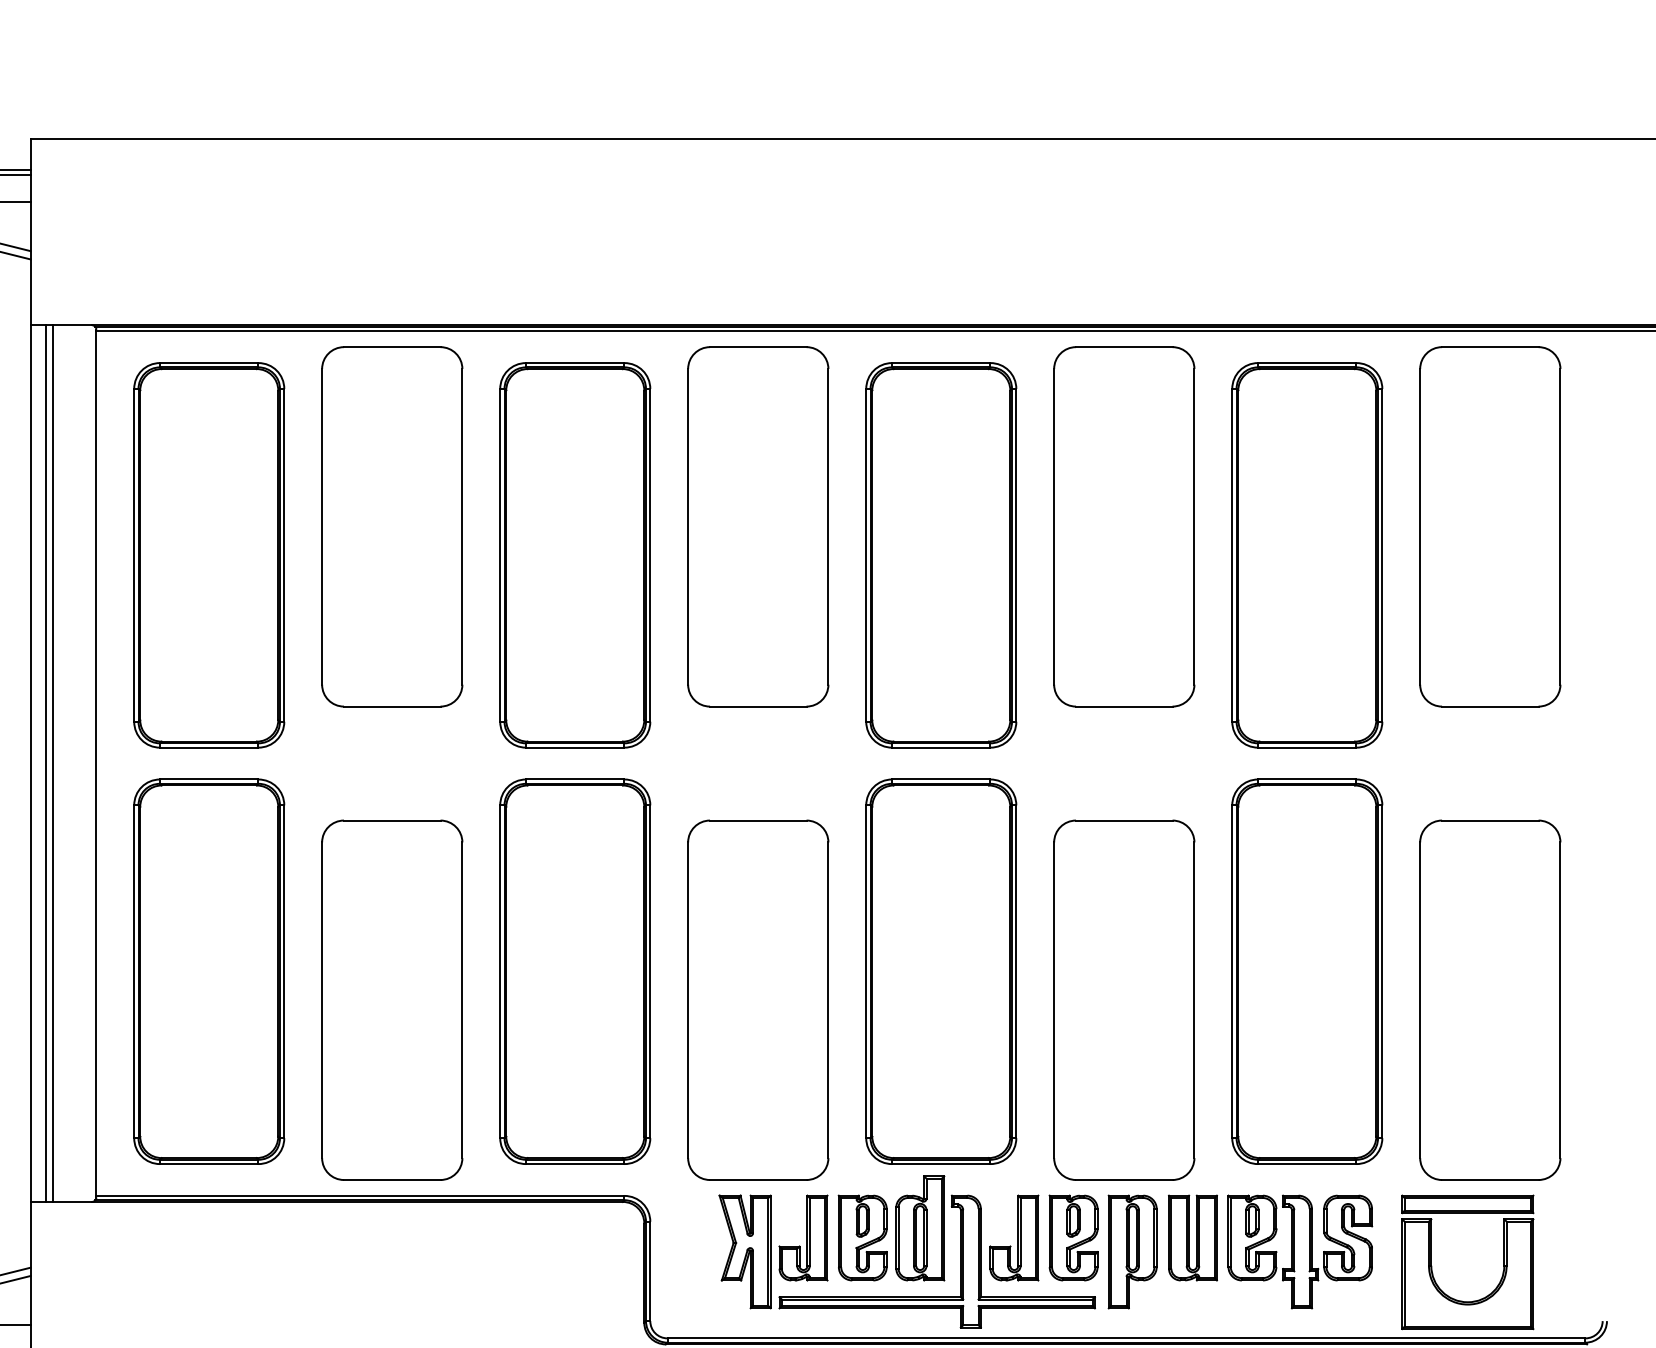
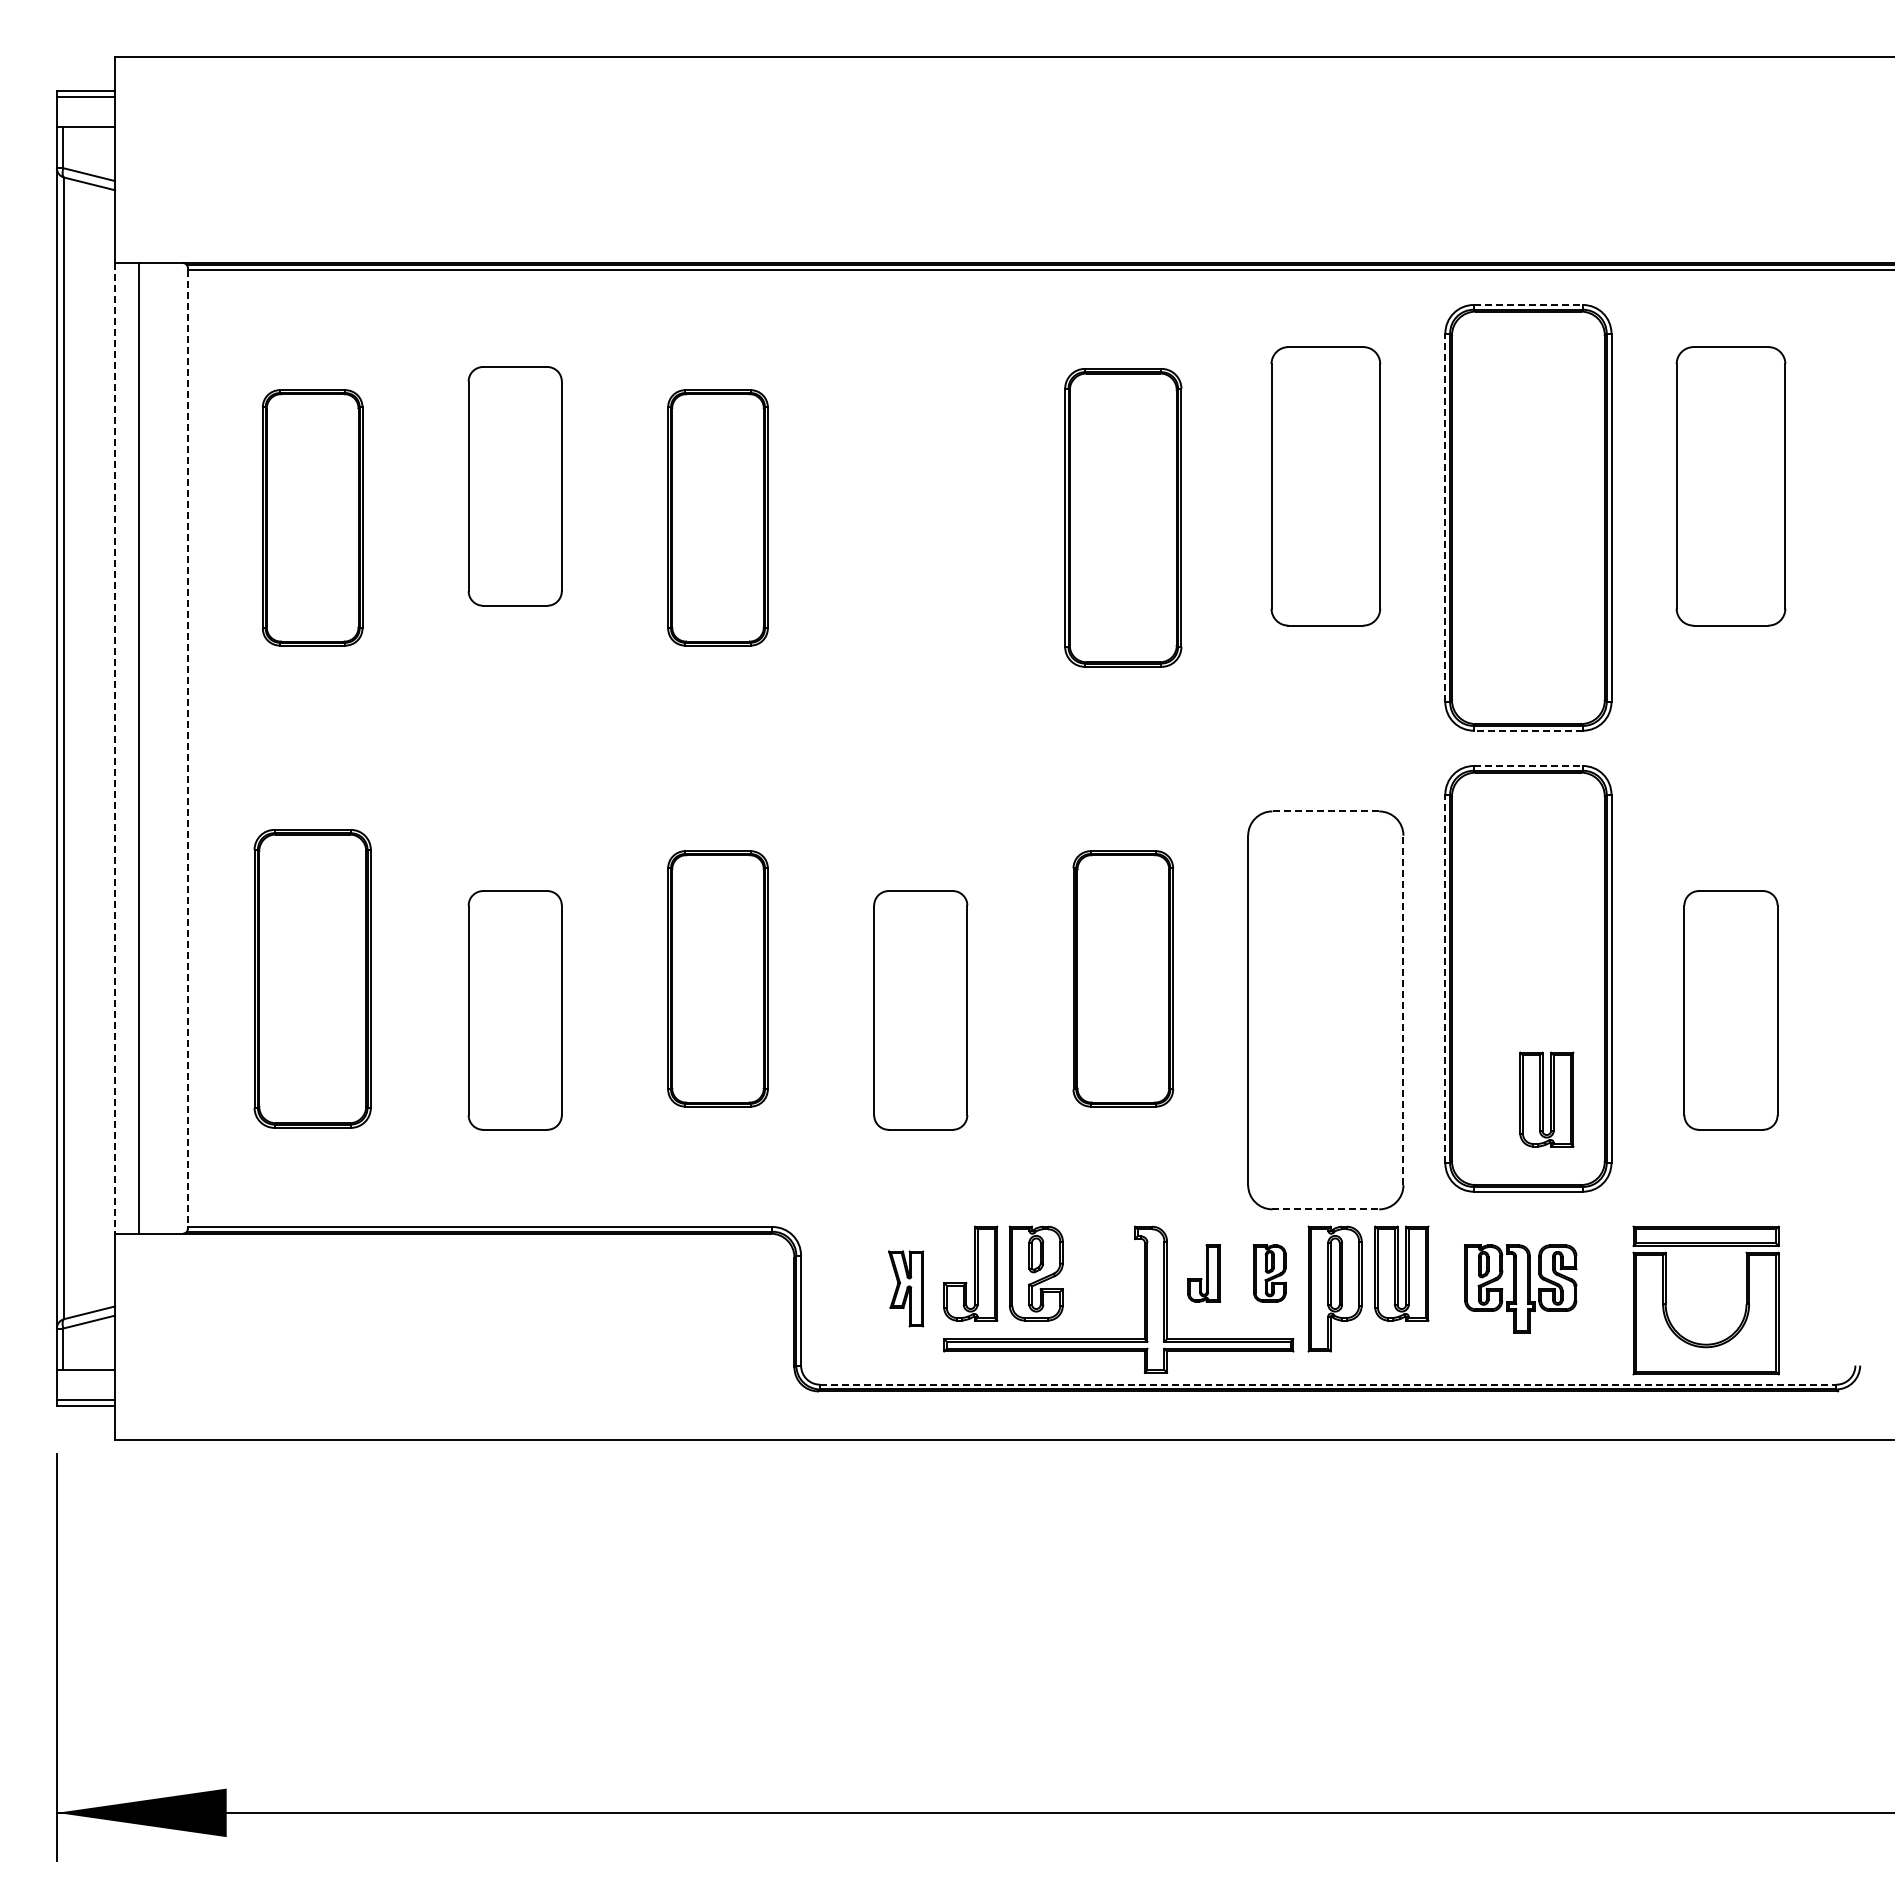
line: (1307, 362) -> (1528, 304), solid -> dashed
part: (391, 527) -> (514, 486), size x0.6
part: (758, 527) -> (920, 486), removed
part: (1124, 527) -> (1325, 486), size x0.7
part: (1489, 527) -> (1730, 486), size x0.7
part: (208, 555) -> (312, 517), size x0.6
part: (574, 555) -> (717, 517), size x0.6
part: (941, 555) -> (1123, 517), size x0.7
line: (1232, 555) -> (1445, 517), solid -> dashed
line: (1306, 747) -> (1527, 730), solid -> dashed
line: (31, 763) -> (115, 748), solid -> dashed
line: (45, 763) -> (131, 748), removed
line: (96, 763) -> (187, 748), solid -> dashed
line: (1307, 779) -> (1528, 765), solid -> dashed
line: (1124, 820) -> (1325, 811), solid -> dashed
part: (208, 971) -> (312, 978), size x0.7
part: (574, 971) -> (717, 978), size x0.6
part: (941, 971) -> (1123, 978), size x0.6
line: (1232, 971) -> (1445, 978), solid -> dashed
part: (391, 1000) -> (514, 1010), size x0.6
part: (758, 1000) -> (920, 1010), size x0.6
line: (1194, 1000) -> (1403, 1010), solid -> dashed
part: (1489, 1000) -> (1730, 1010), size x0.6
part: (1323, 1080) -> (1546, 1099), added
line: (1124, 1180) -> (1326, 1209), solid -> dashed
part: (919, 1228) -> (1099, 1262), removed
part: (1013, 1237) -> (1203, 1273), size x0.6
part: (1073, 1237) -> (1269, 1273), size x0.6
part: (744, 1251) -> (905, 1288), size x0.6
part: (1300, 1251) -> (1520, 1288), size x0.7
line: (1126, 1338) -> (1328, 1384), solid -> dashed

